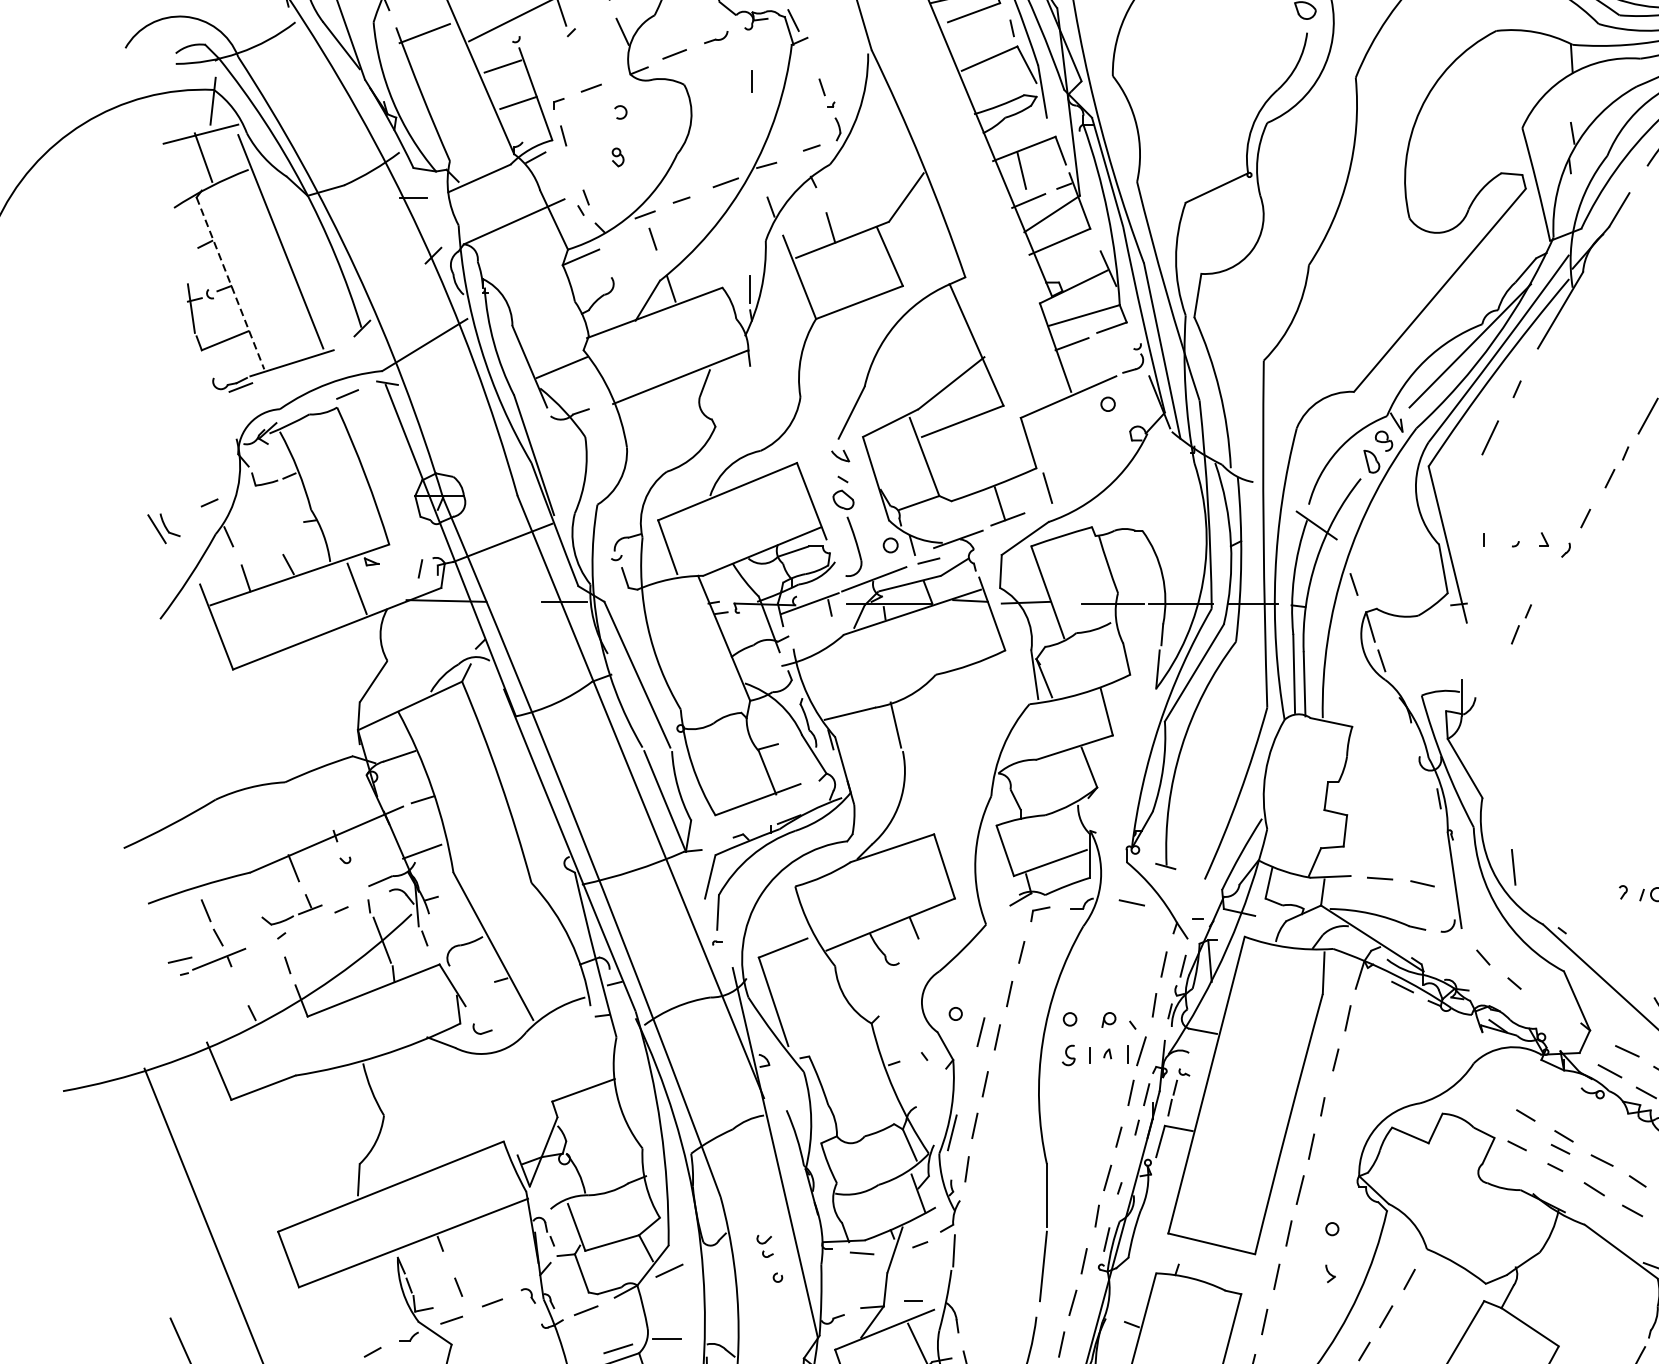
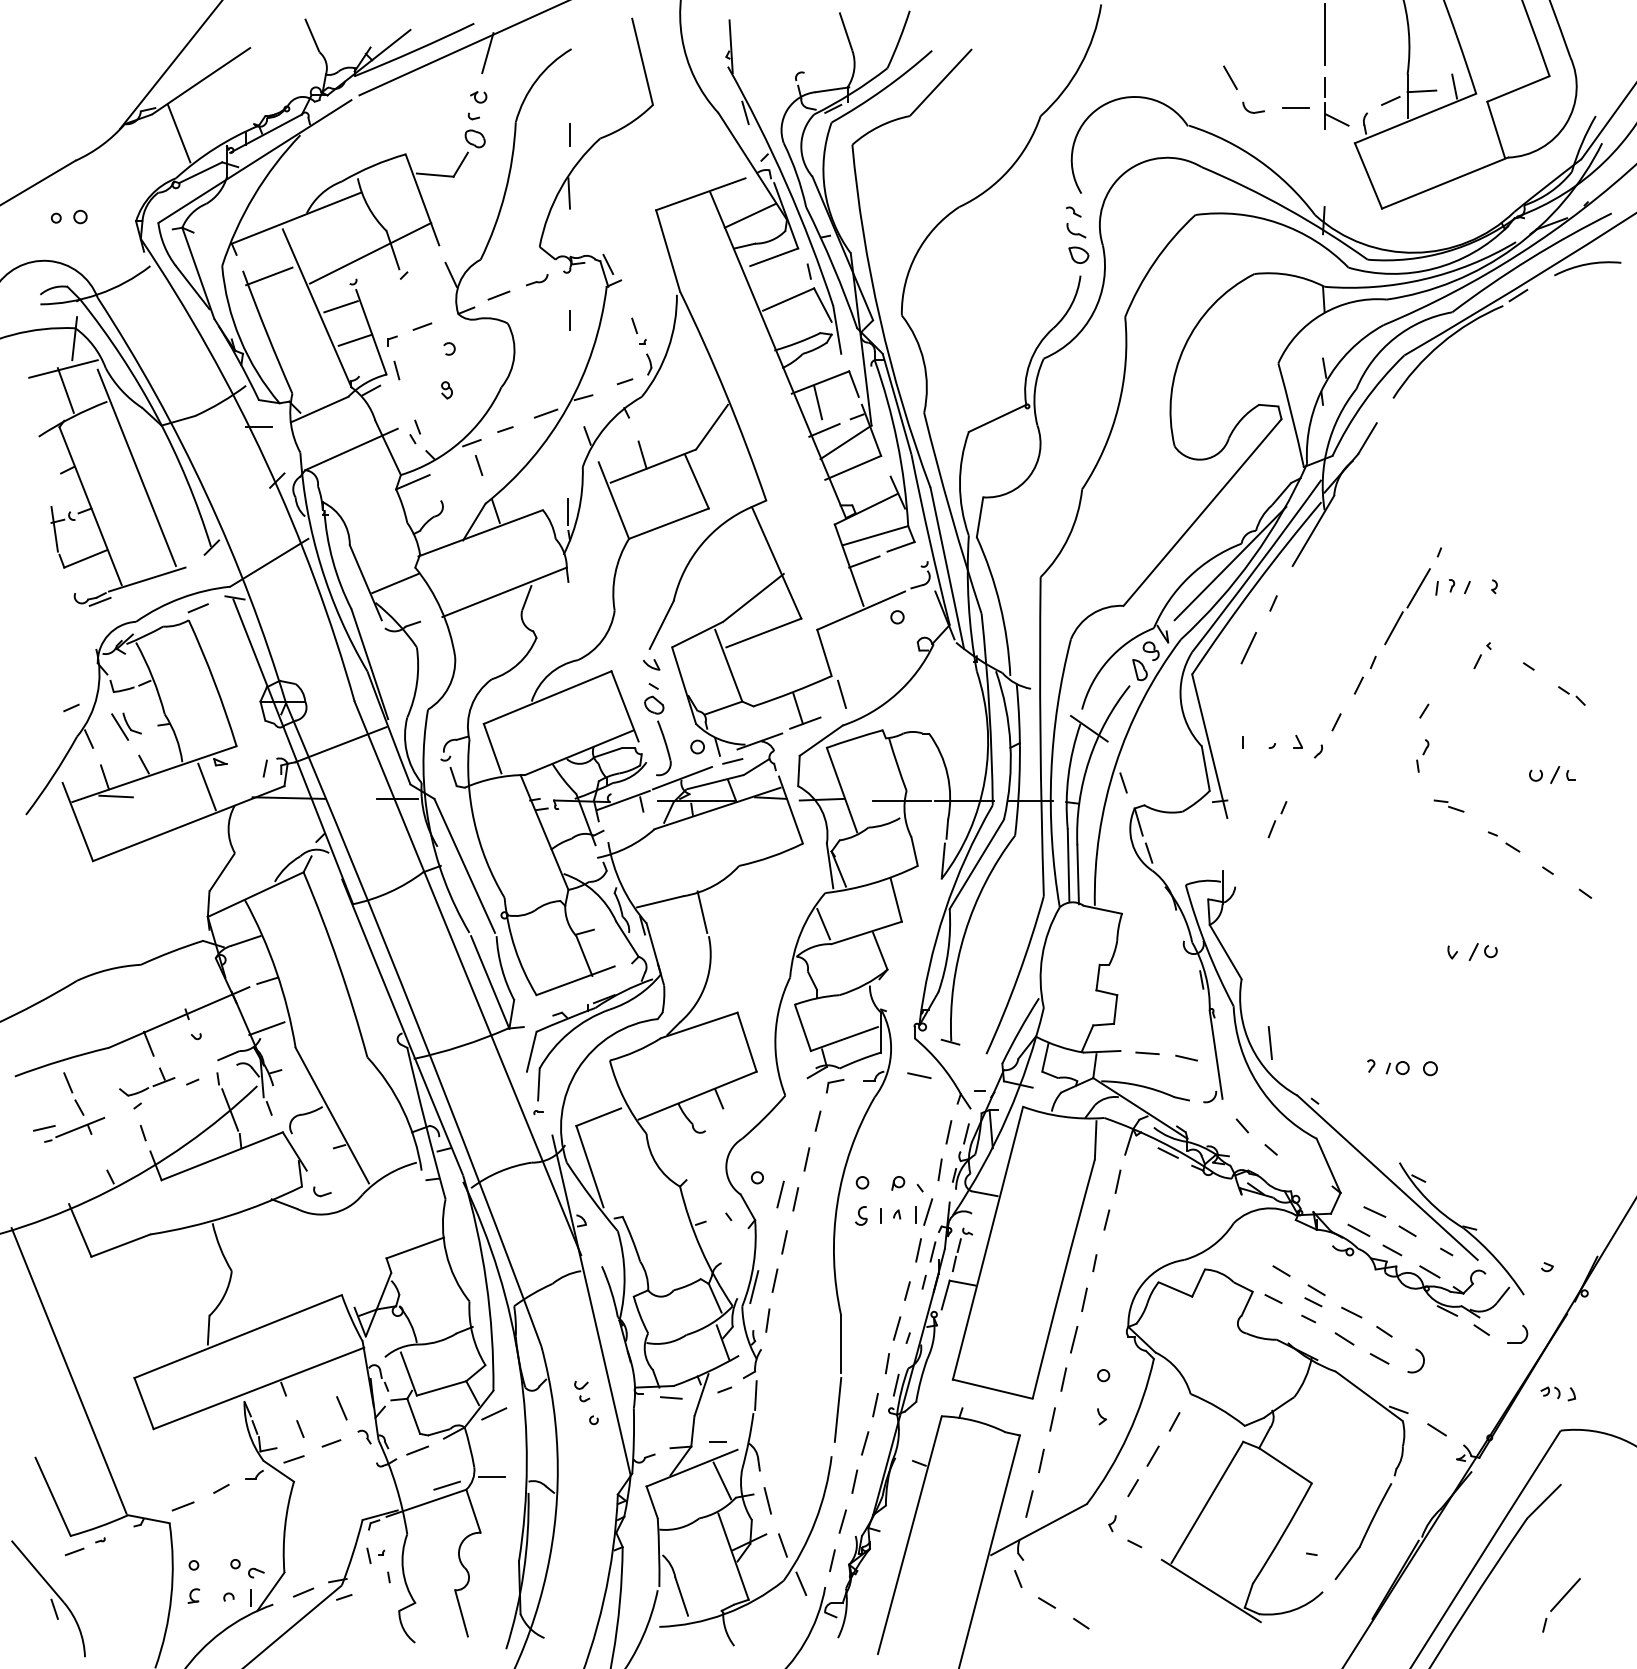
line: (230, 283) -> (90, 506), dashed -> solid
part: (163, 528) -> (126, 726), moved
line: (257, 599) -> (115, 796), added
line: (1027, 738) -> (823, 924), added
line: (503, 1264) -> (341, 1408), added

